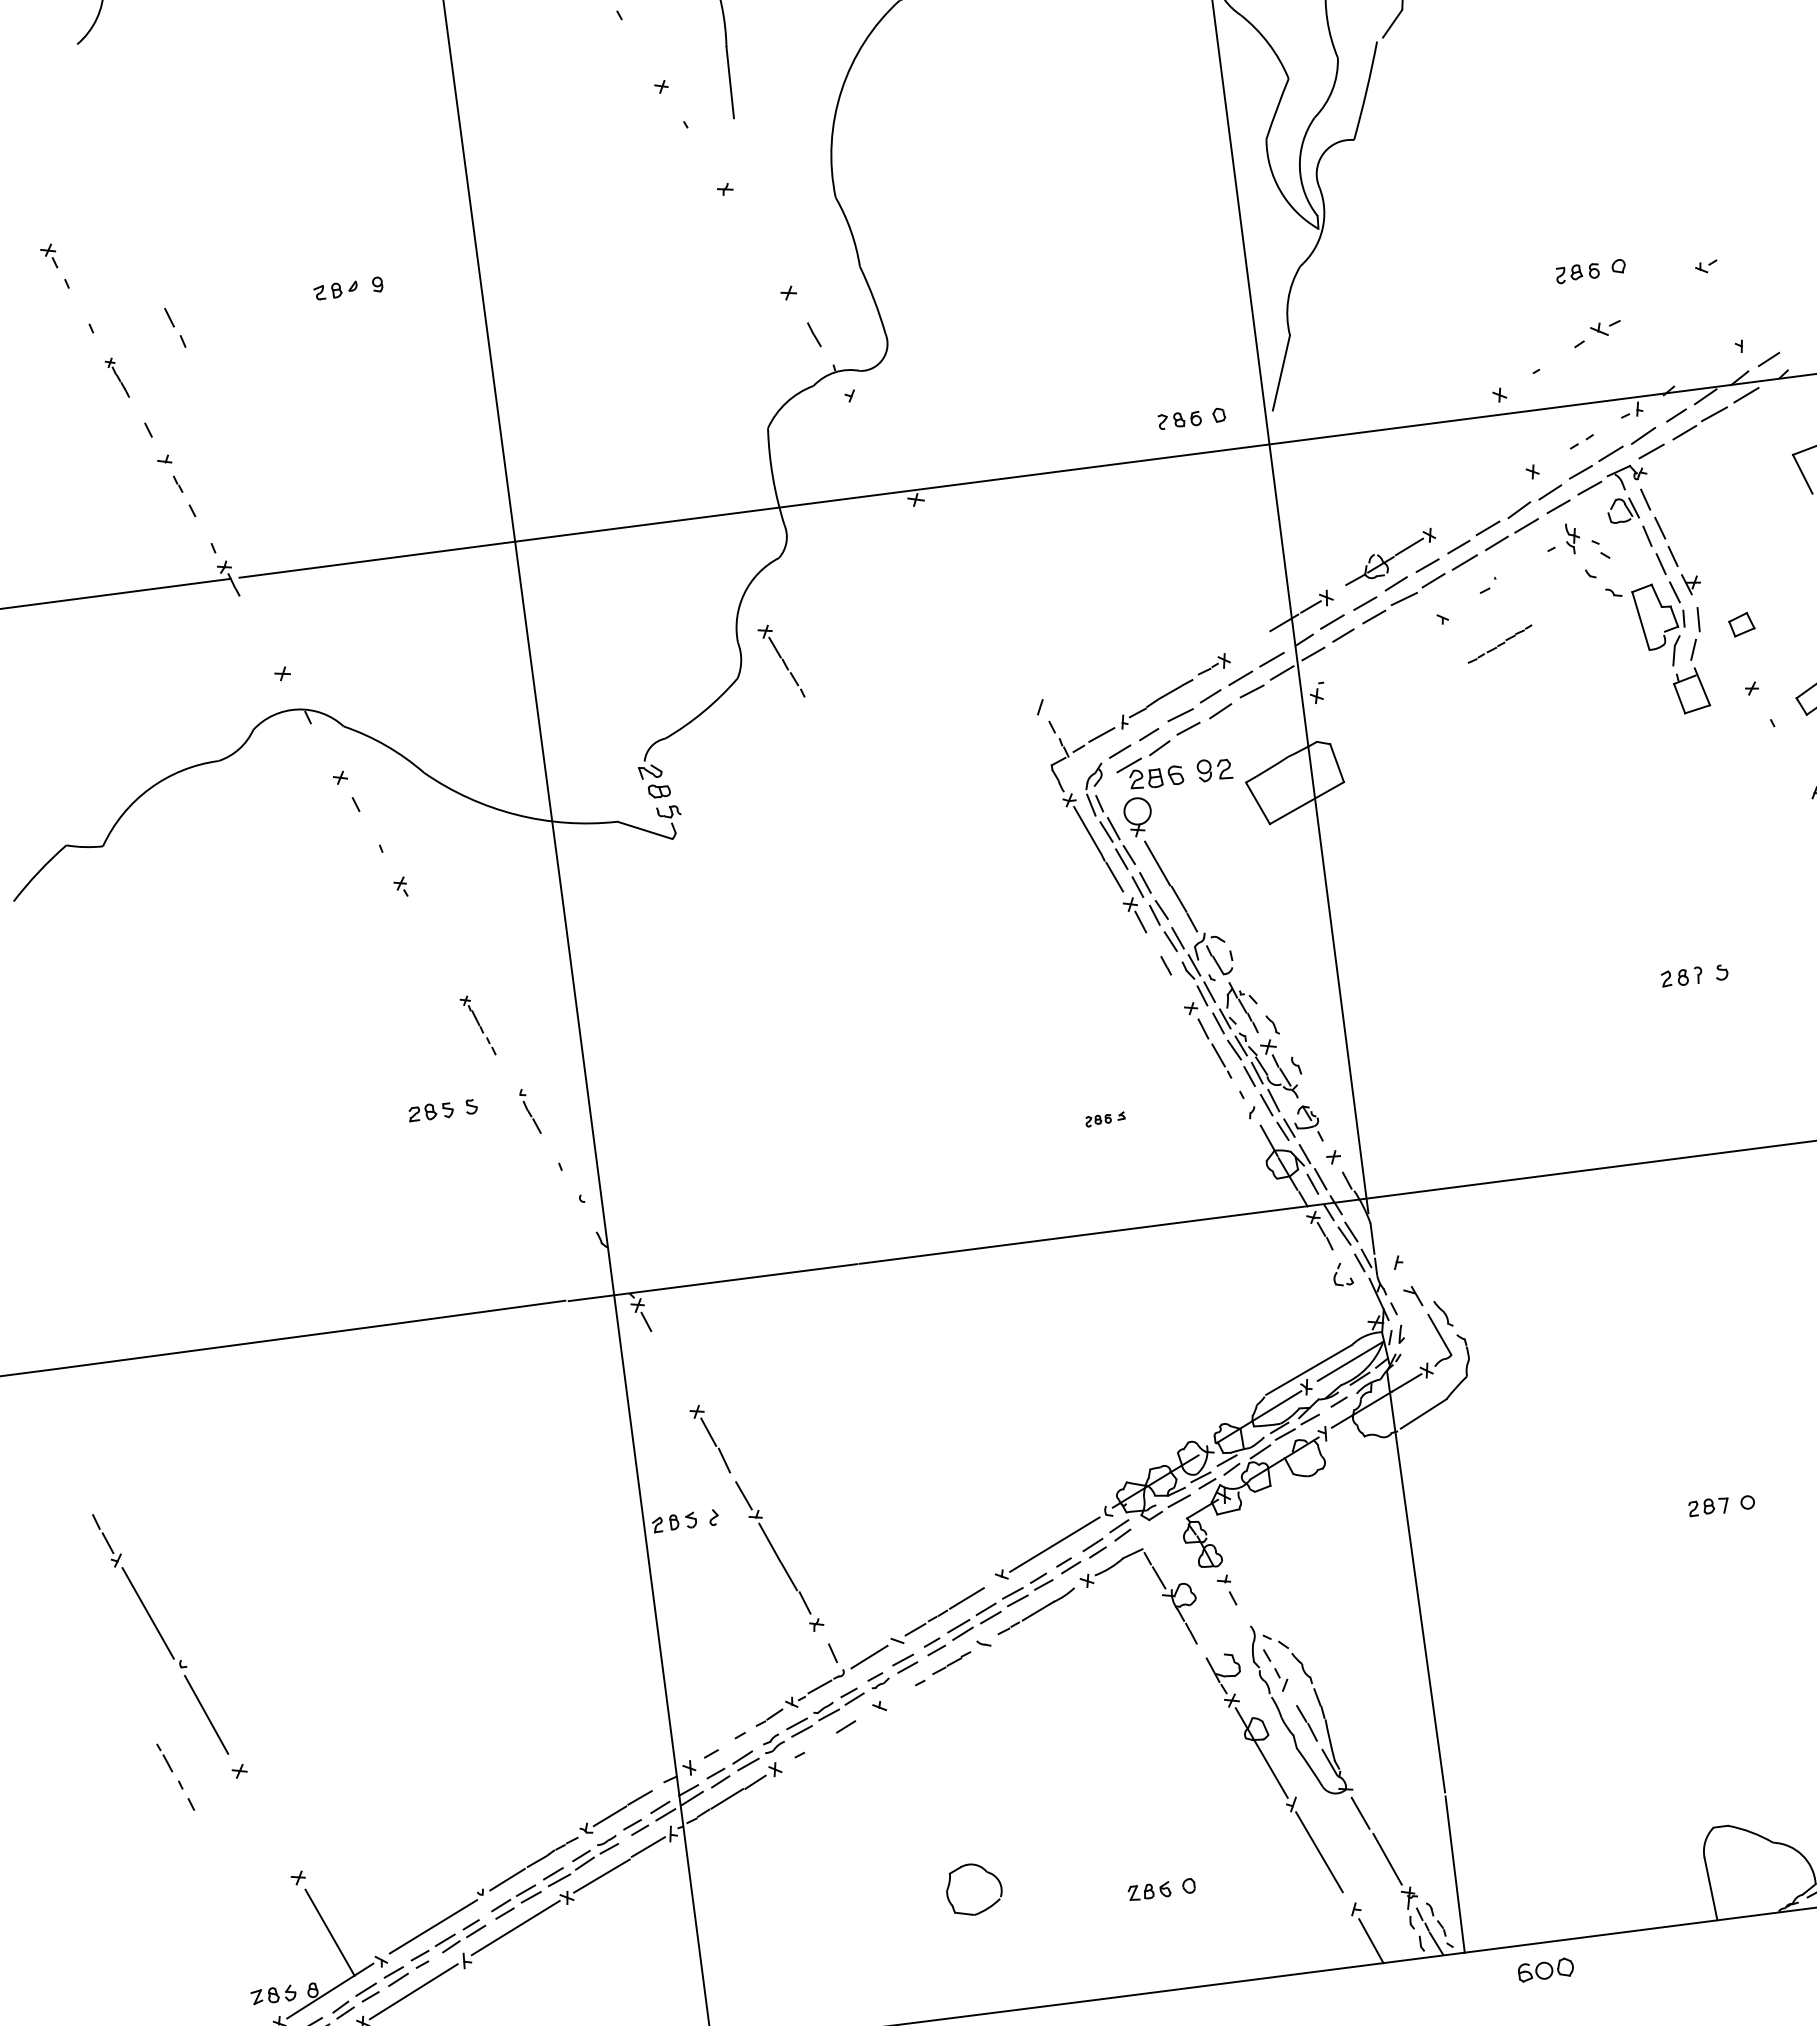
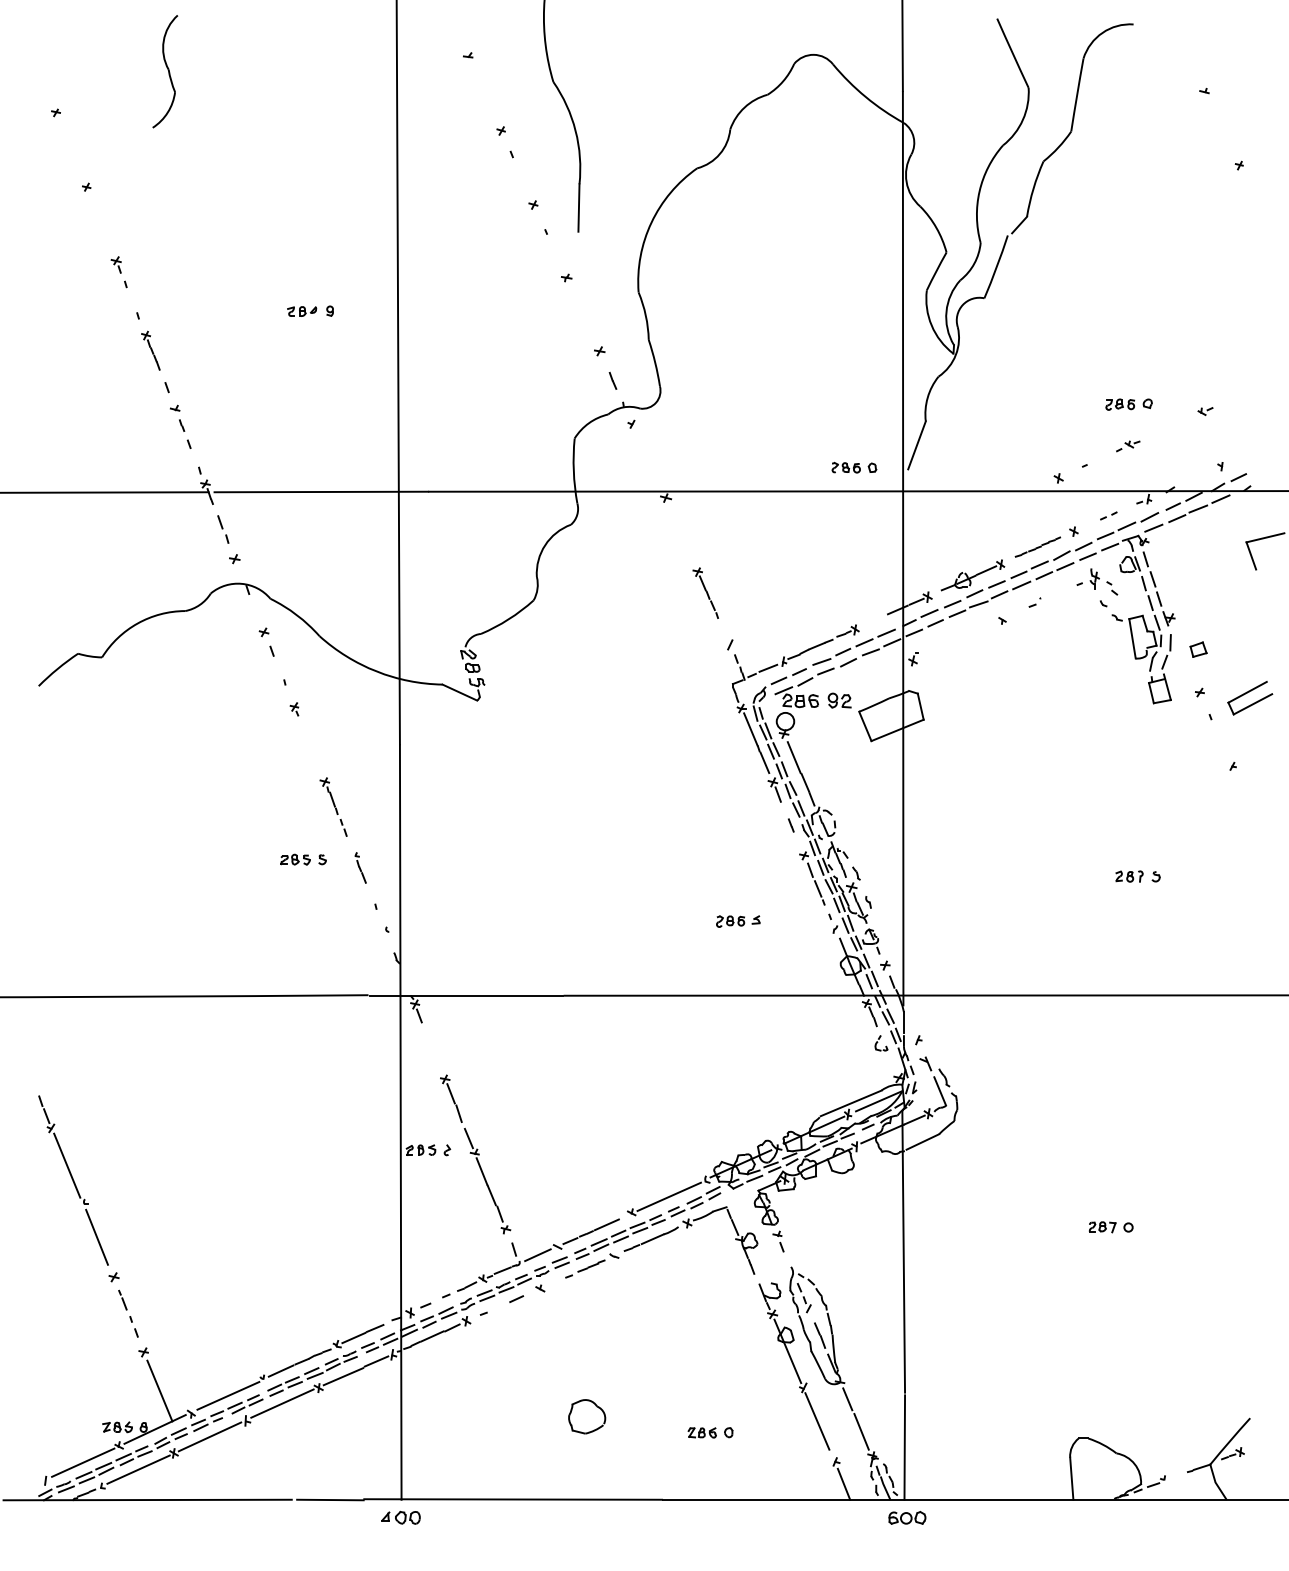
part: (175, 327) -> (223, 529), moved
part: (1598, 334) -> (1128, 446), size x0.71
part: (116, 377) -> (150, 350), size x1.43
part: (1499, 643) -> (1037, 546), moved
part: (780, 660) -> (705, 592), moved
part: (477, 1025) -> (333, 806), size x1.43
part: (1105, 1119) -> (738, 921), size x1.67
part: (175, 1776) -> (128, 1313), moved
part: (1545, 1969) -> (907, 1517), moved

